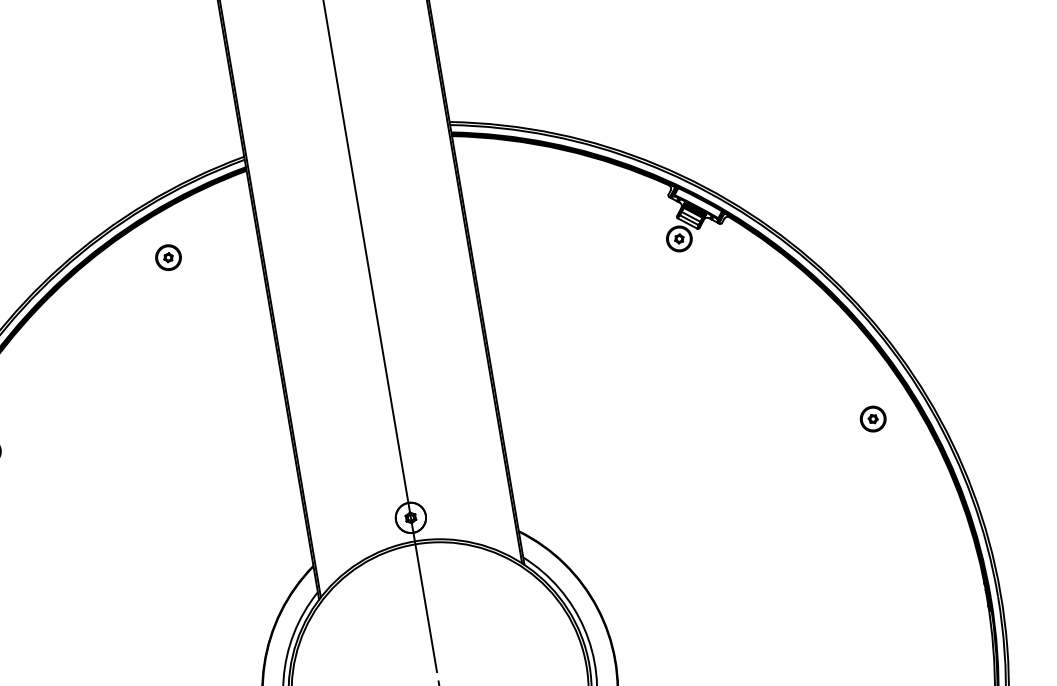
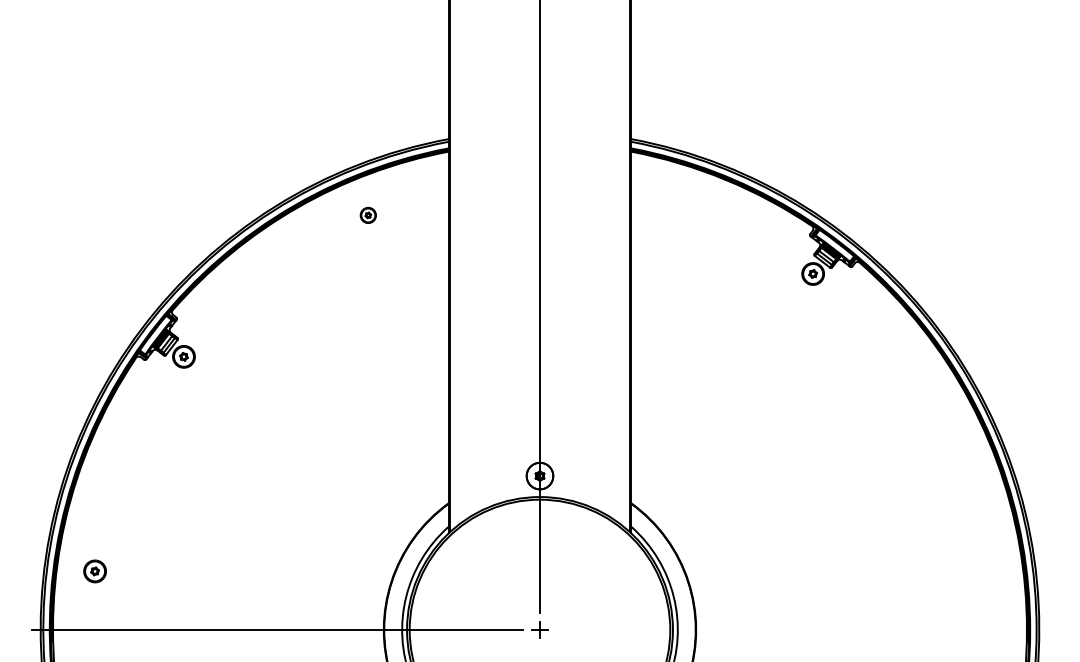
part: (168, 257) -> (368, 215), size x0.7
part: (873, 419) -> (954, 458), removed

